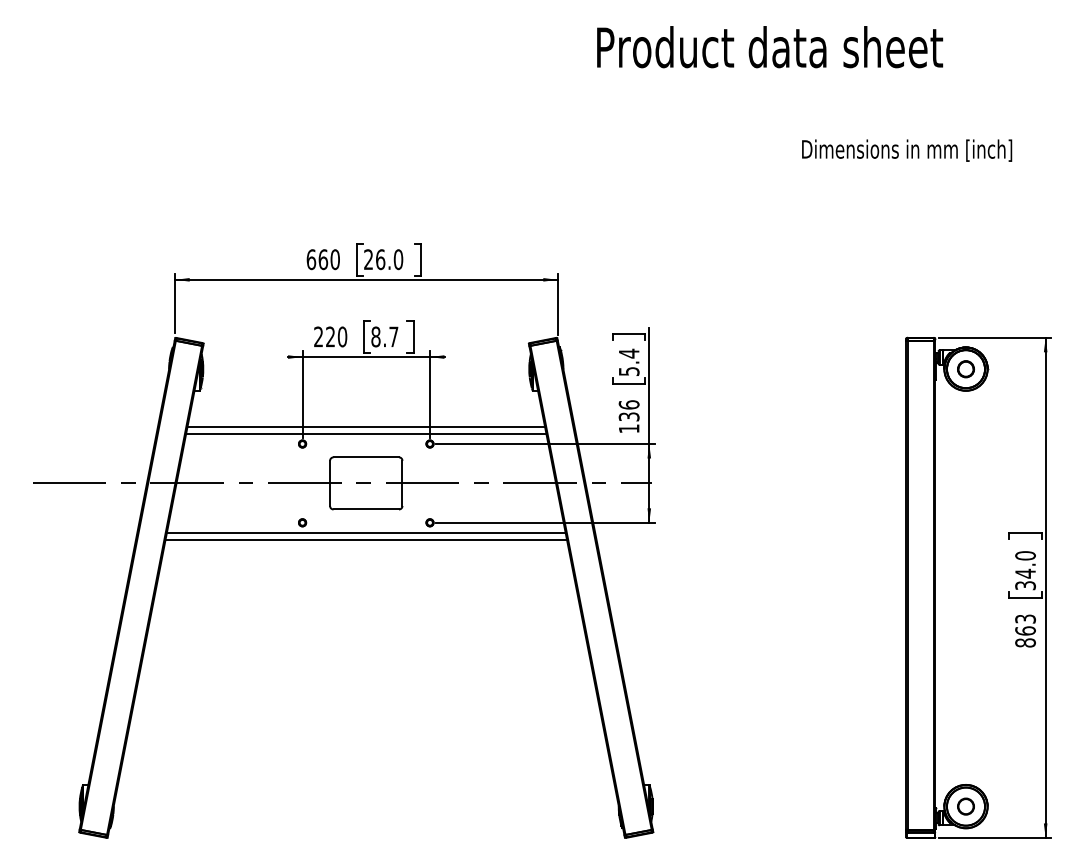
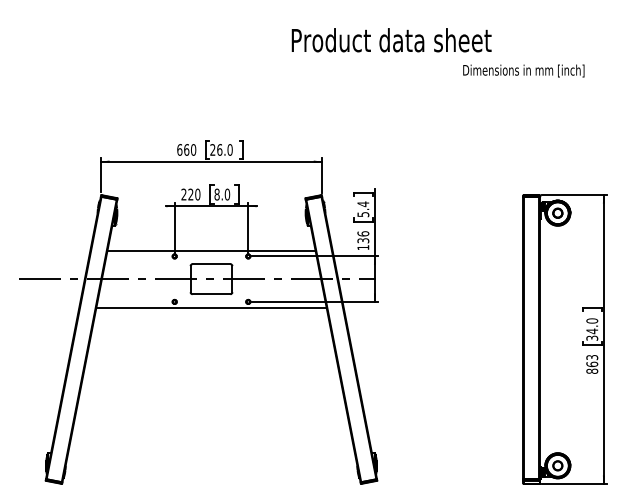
text: (769, 47) -> (391, 40), moved
text: (906, 149) -> (523, 70), moved
text: (393, 336) -> (227, 194), 8.7 -> 8.0
line: (366, 426) -> (211, 246), removed
line: (366, 539) -> (211, 311), removed

